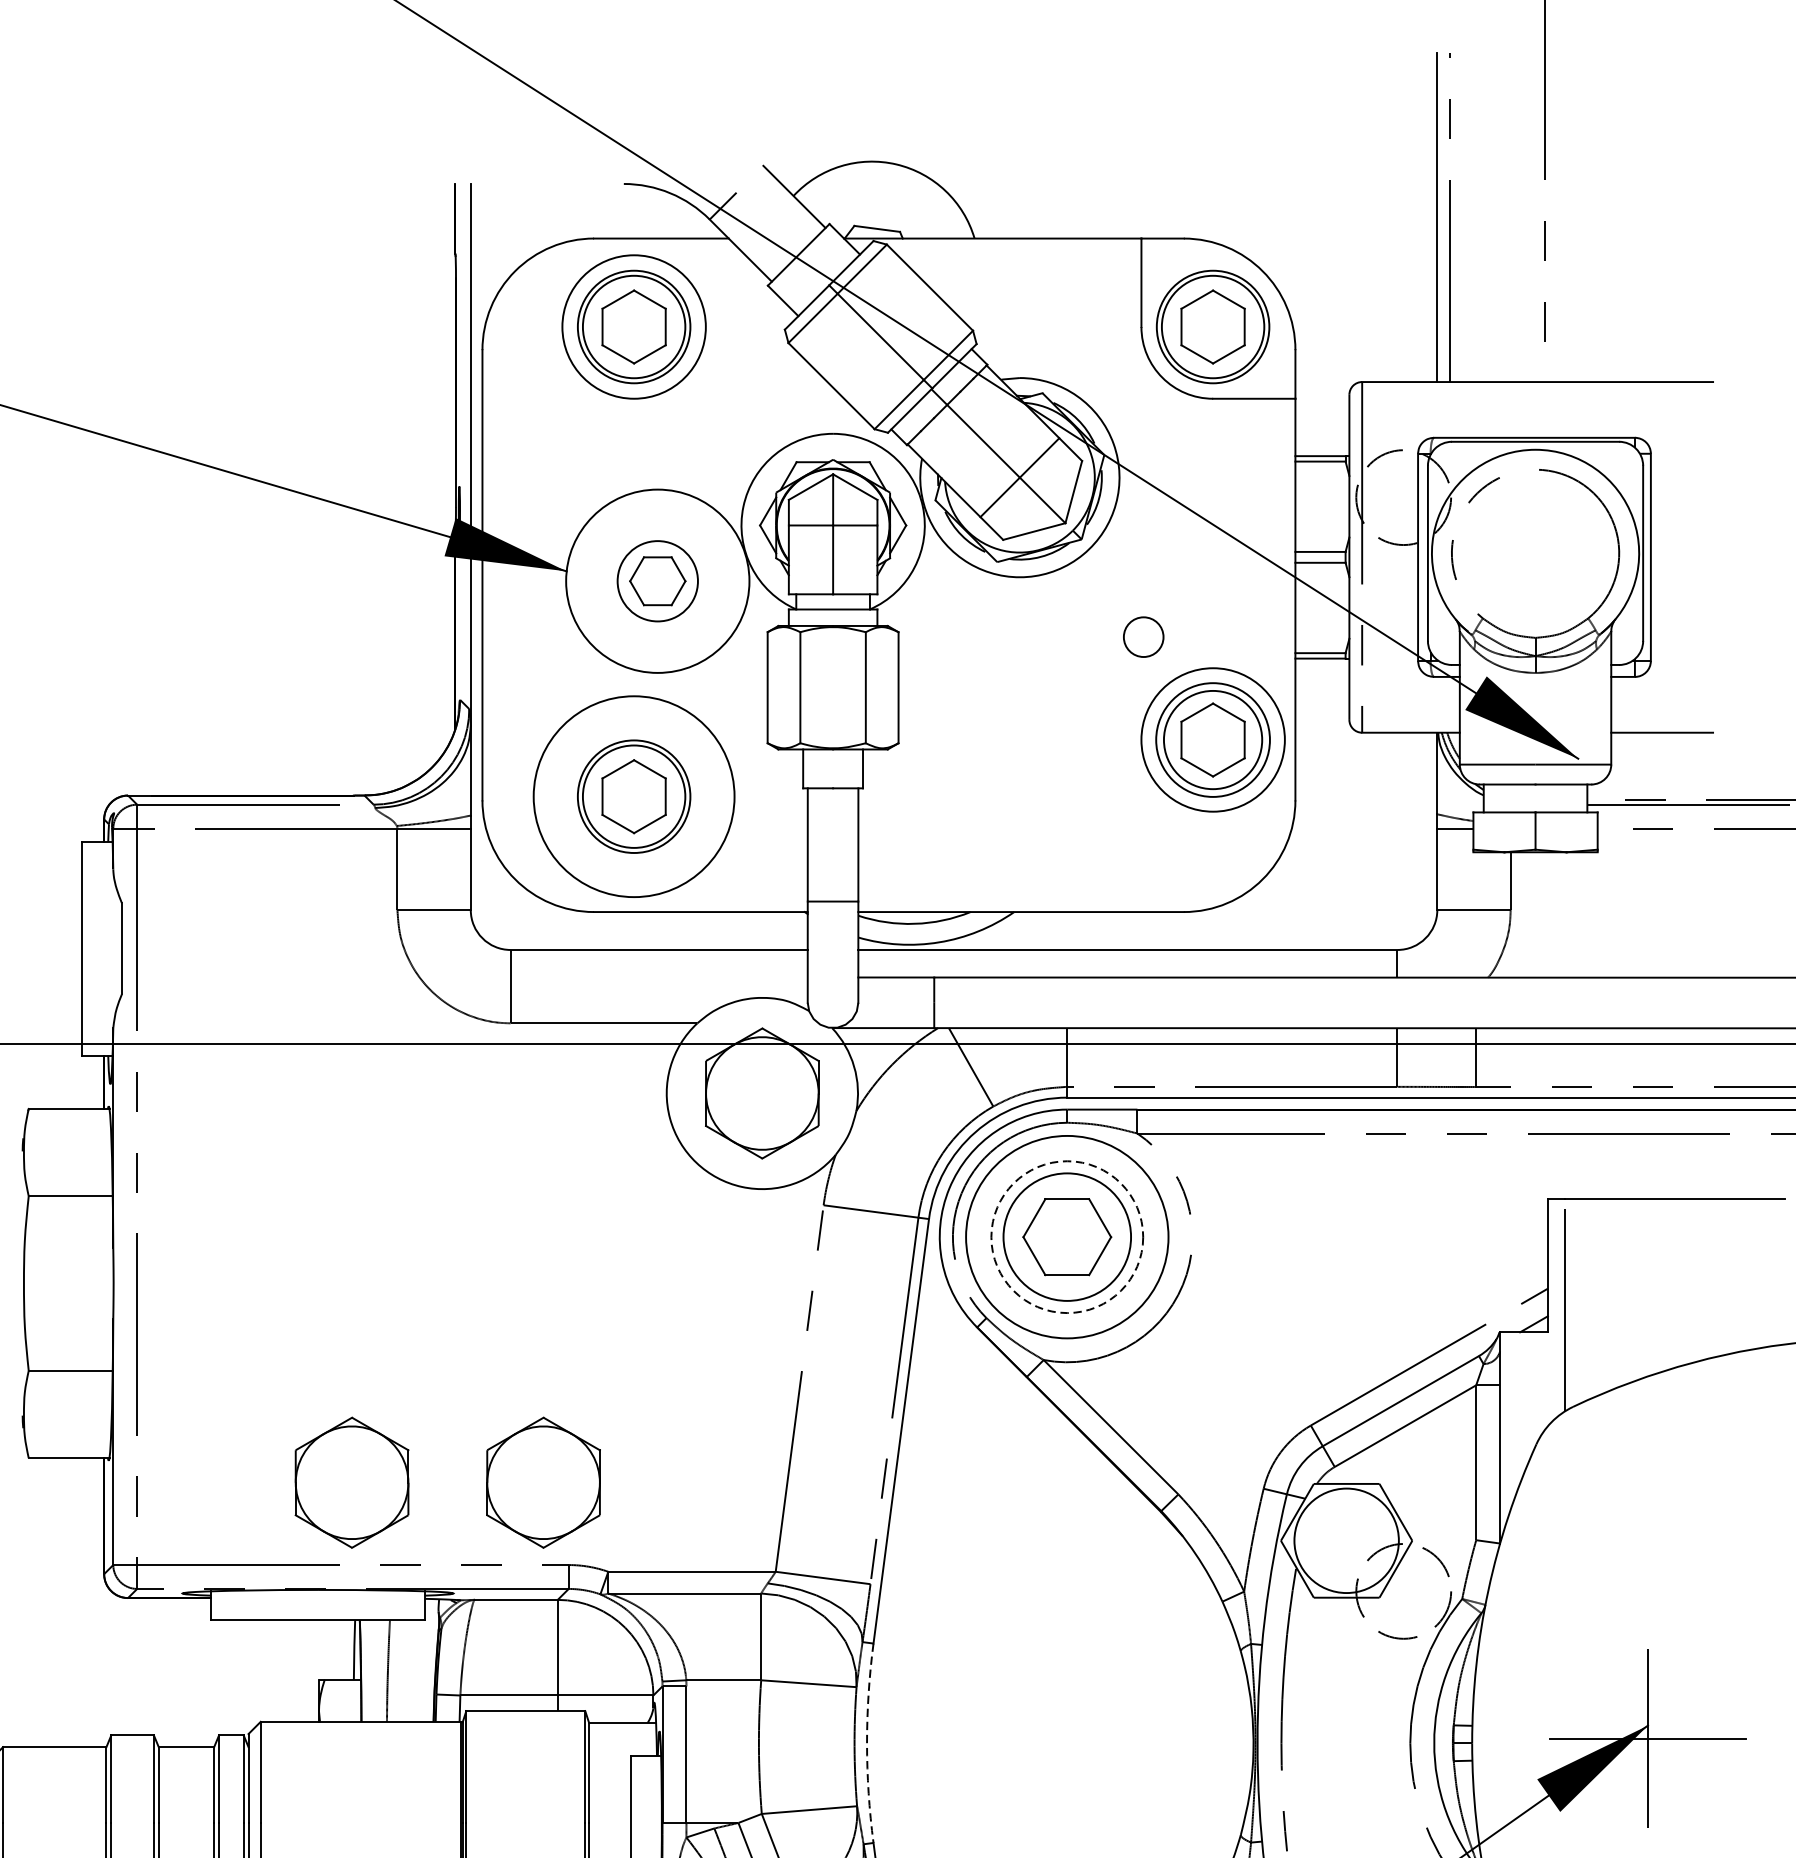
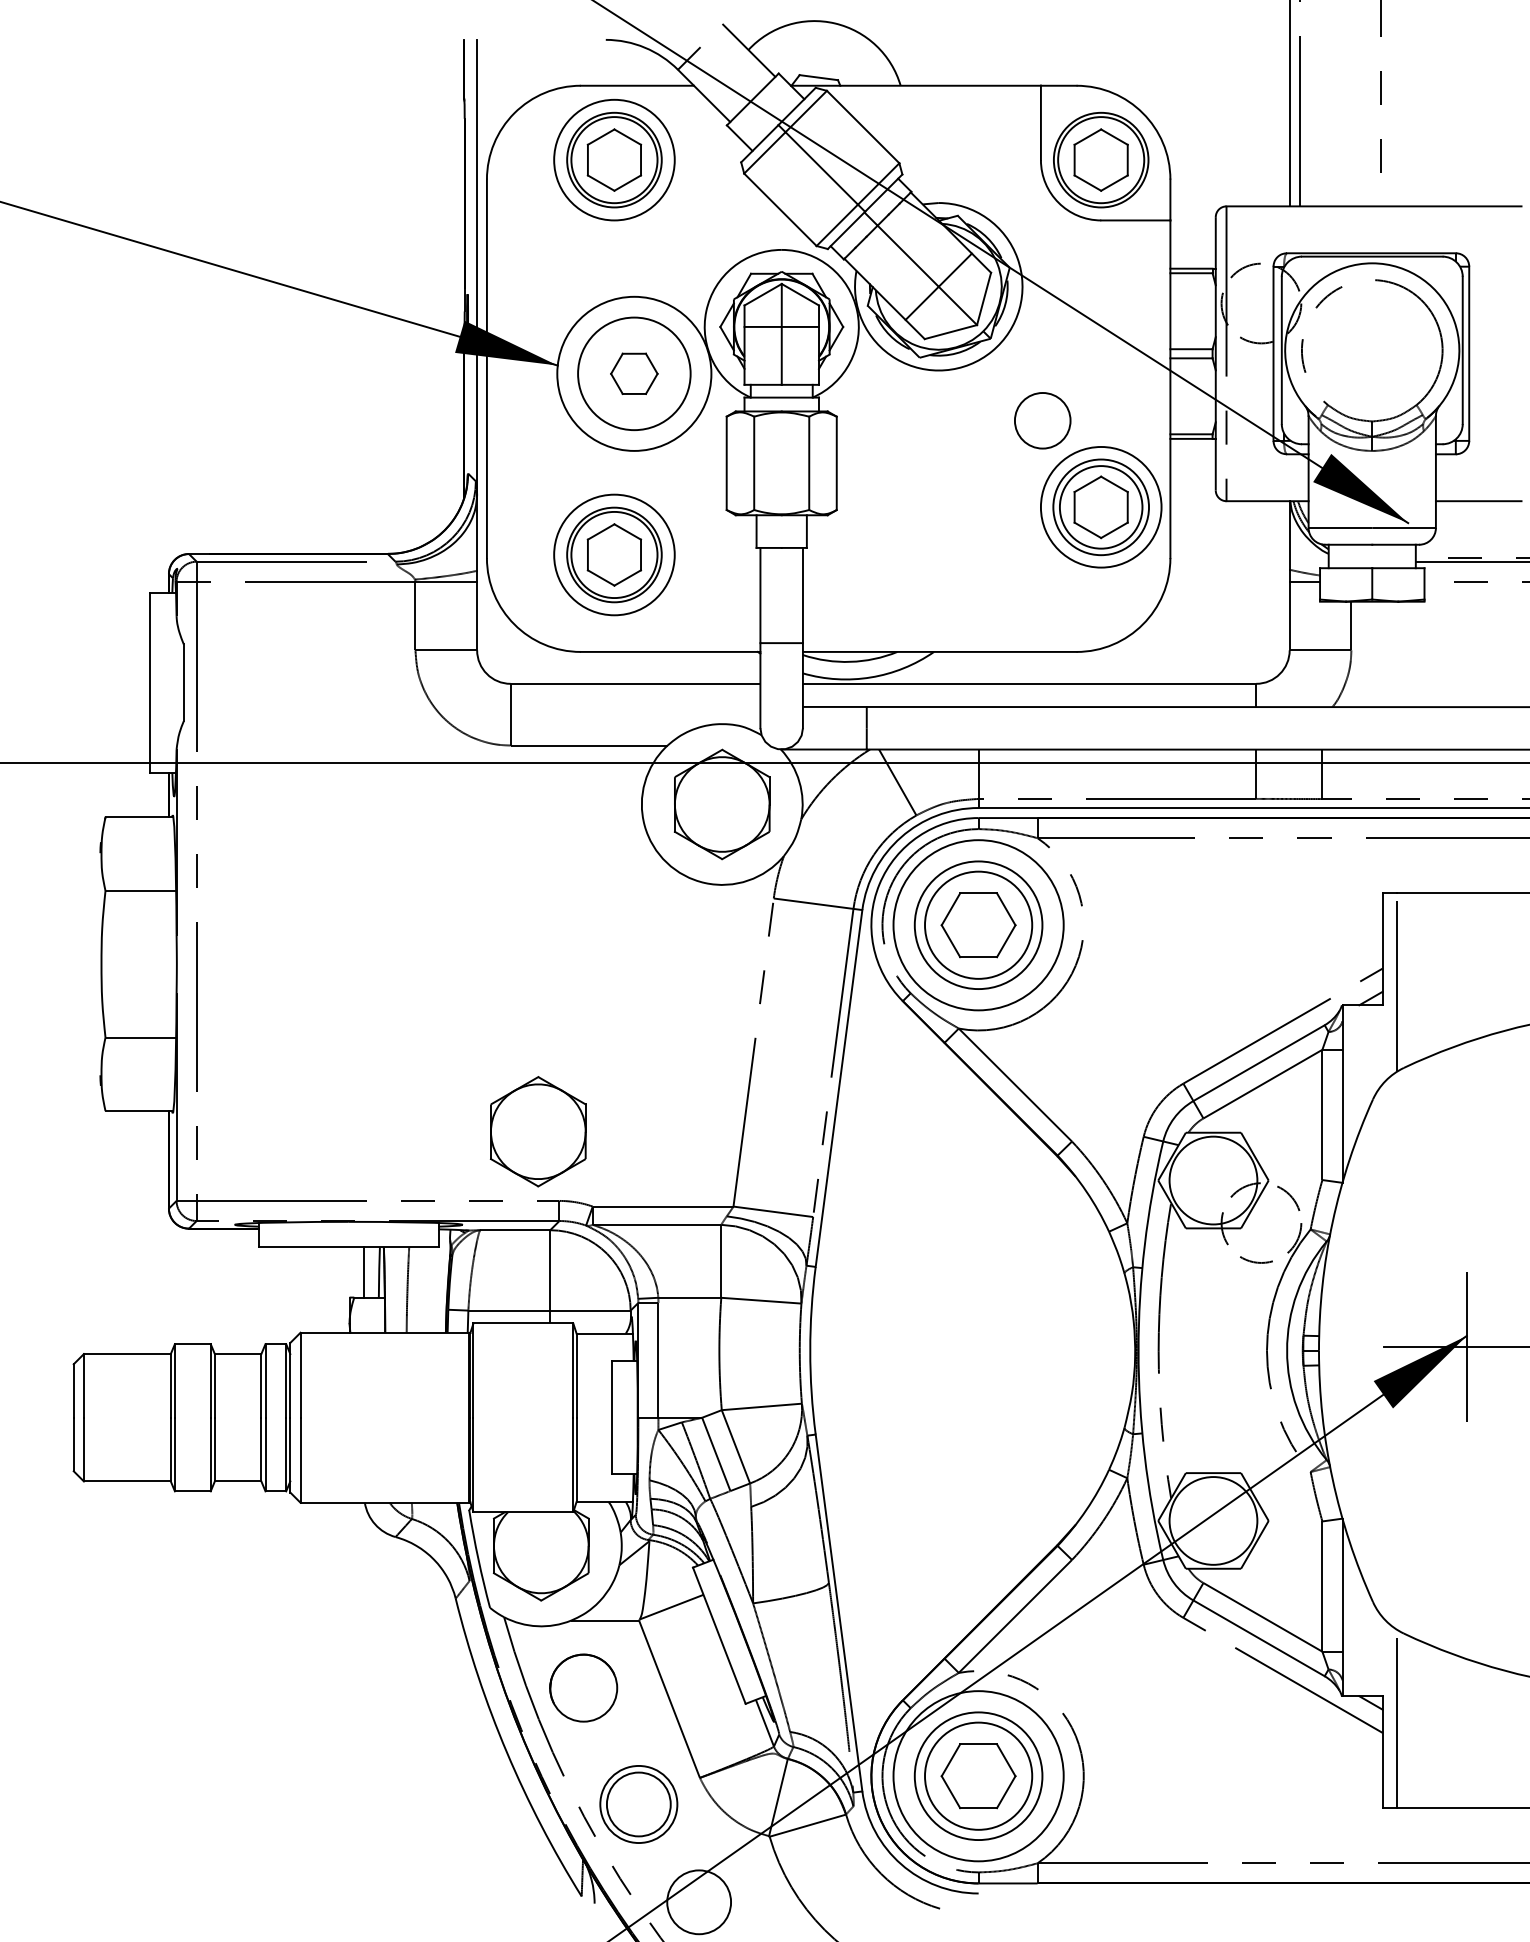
circle: (657, 580) -> (634, 373), size x1.67
circle: (1143, 636) -> (1042, 420), size x1.67
circle: (634, 796) -> (614, 554), size x0.71
circle: (1067, 1237) -> (978, 925), dashed -> solid
part: (352, 1482) -> (377, 1131), removed
line: (336, 1650) -> (364, 1272), added
arc: (867, 1742) -> (810, 1350), dashed -> solid

